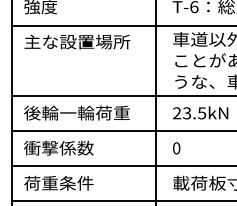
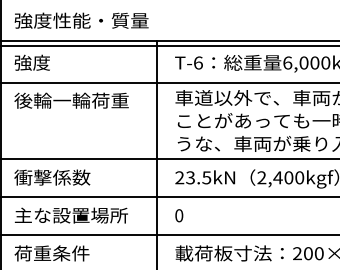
text: (76, 41) -> (71, 100), 主な設置場所 -> 後輪一輪荷重
text: (76, 113) -> (71, 177), 後輪一輪荷重 -> 衝撃係数
text: (75, 148) -> (70, 215), 衝撃係数 -> 主な設置場所

